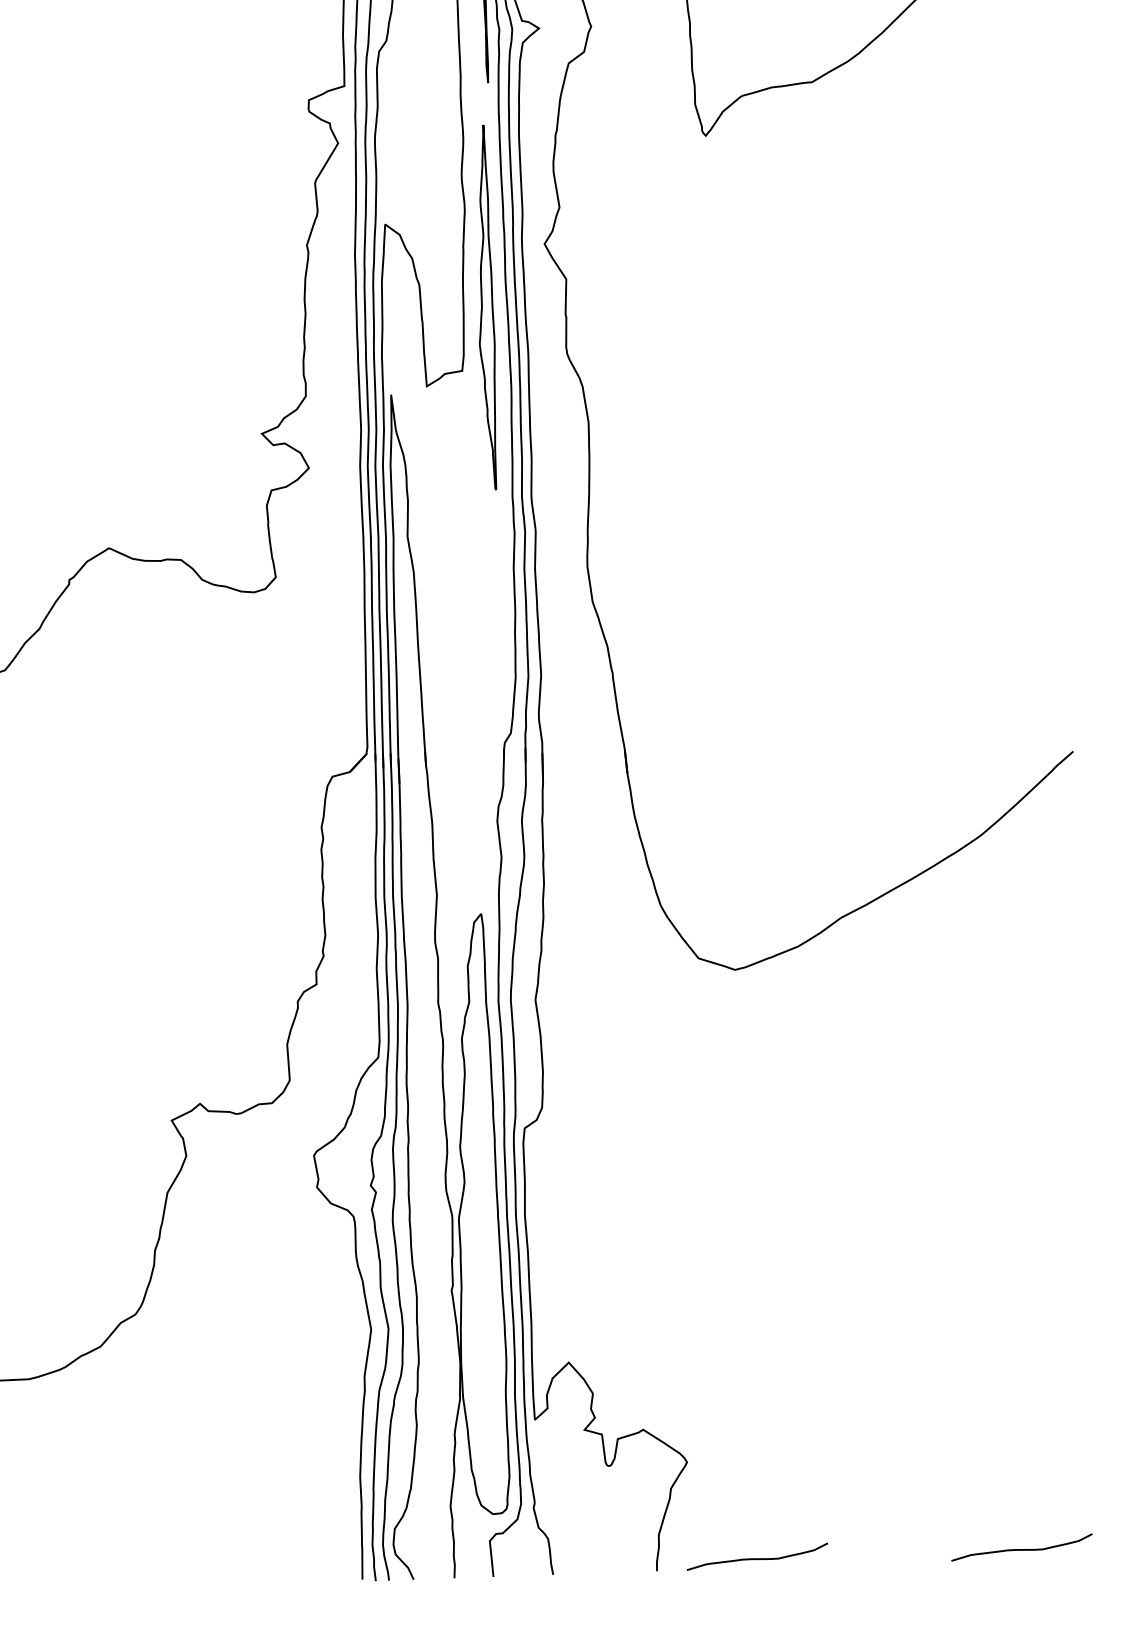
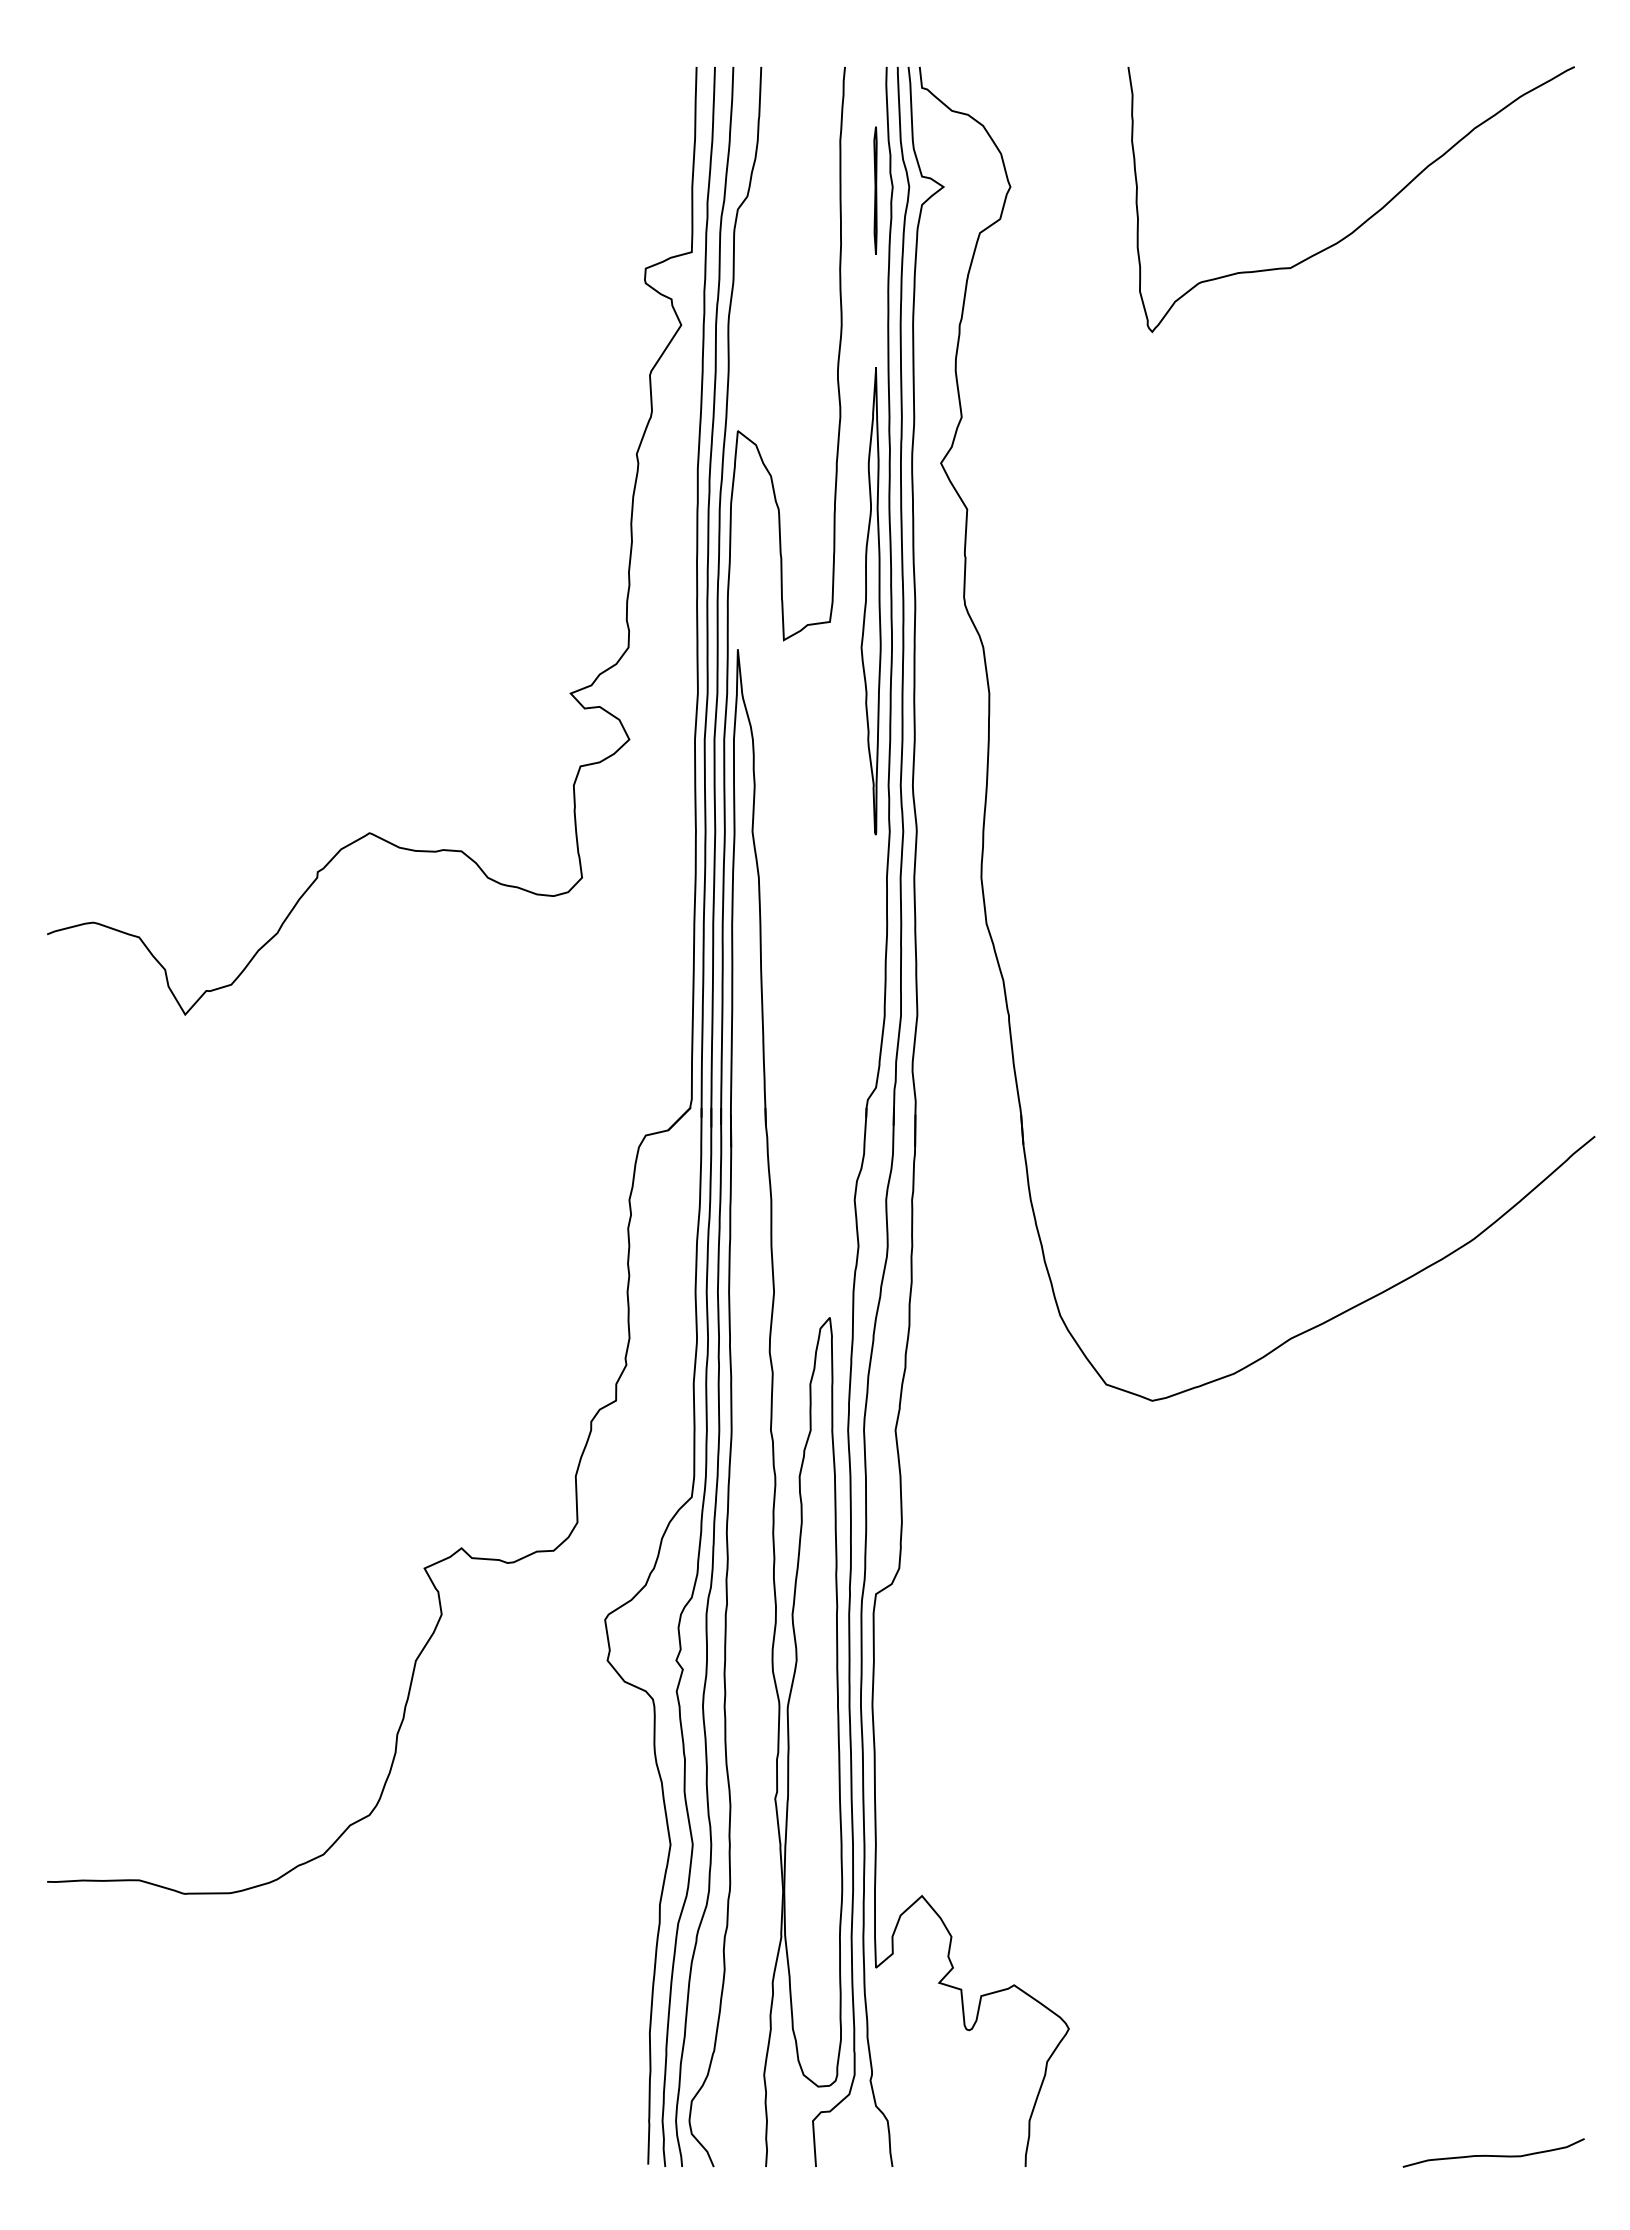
part: (485, 308) -> (870, 601), moved
curve: (757, 1558) -> (1154, 2155), removed

